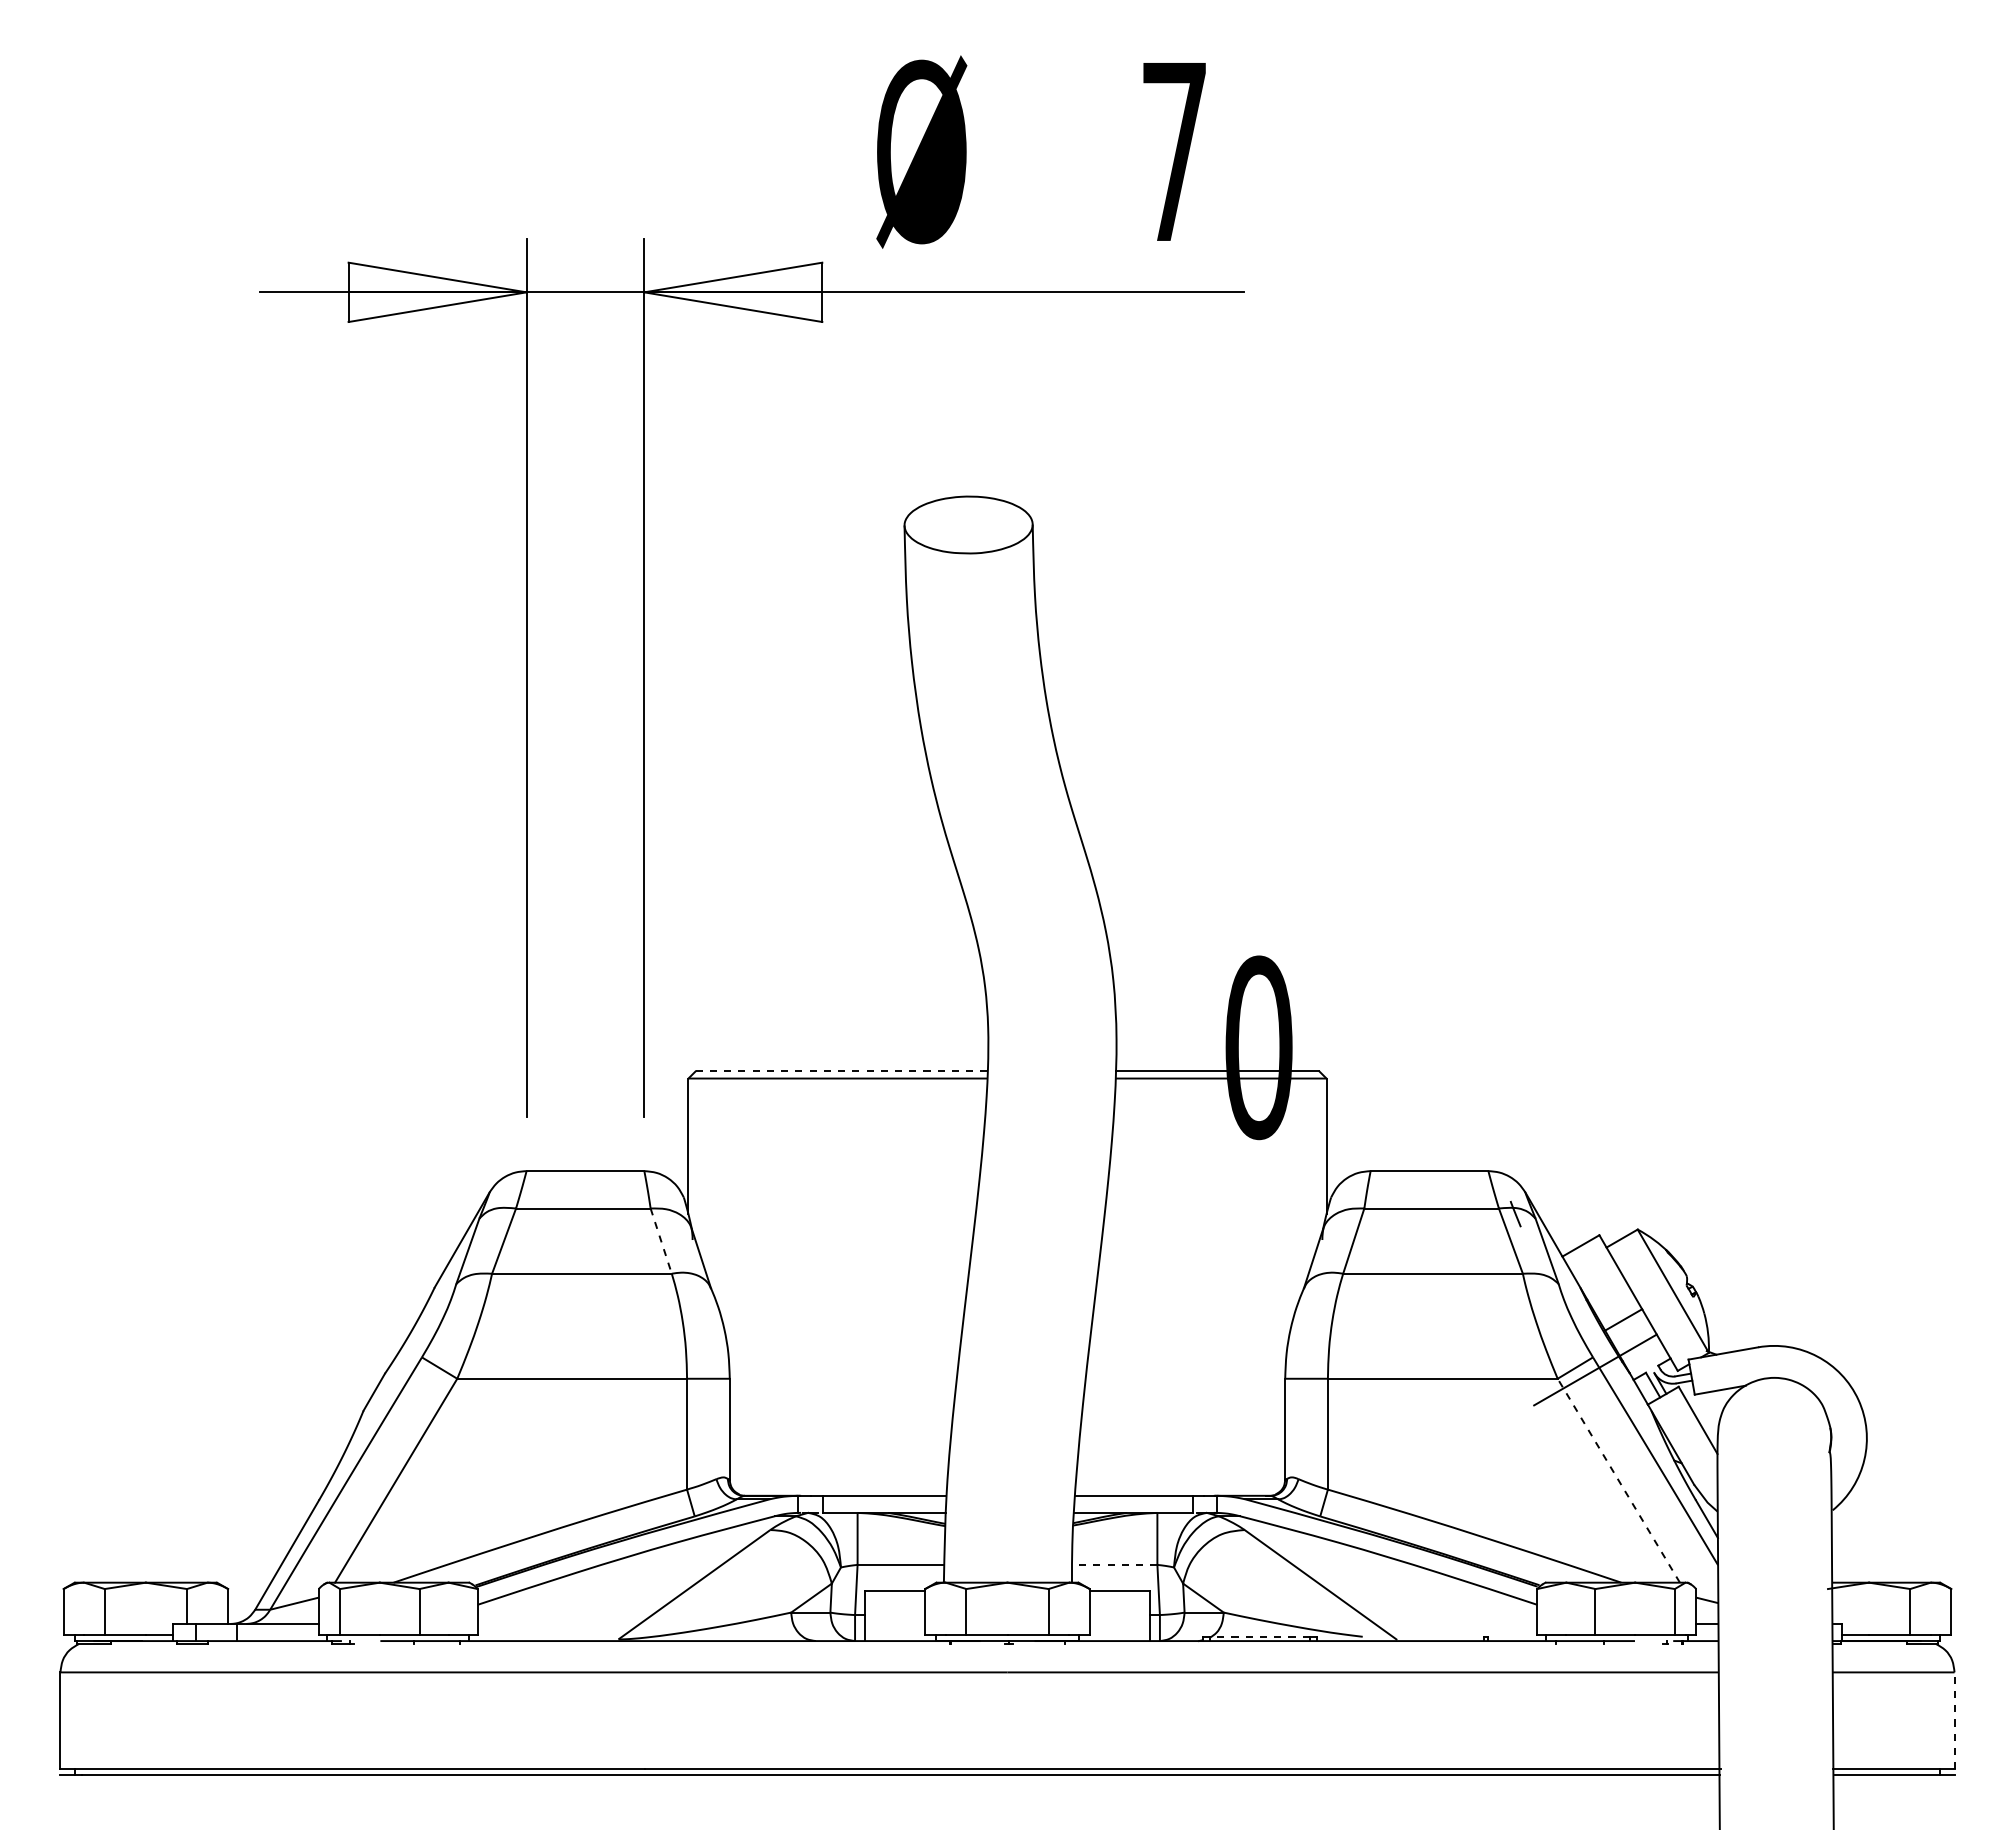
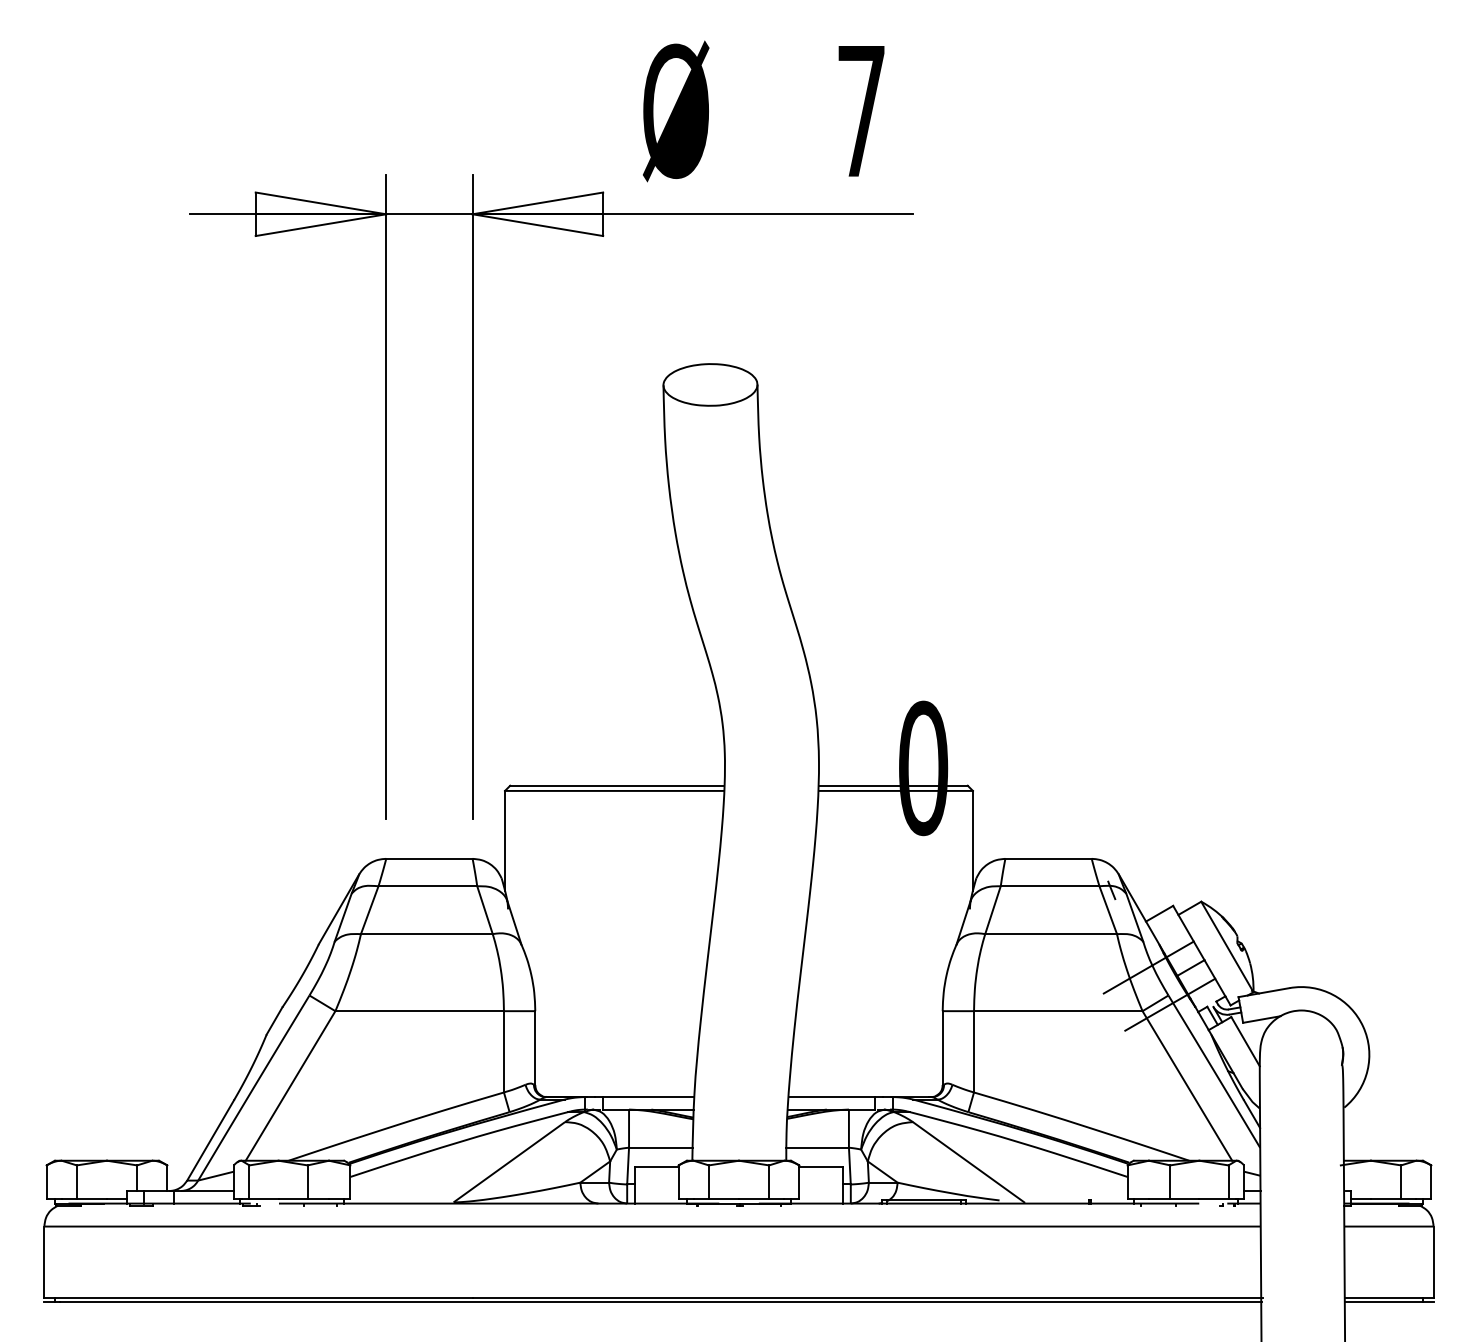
line: (842, 1071) -> (617, 785), dashed -> solid
line: (661, 1241) -> (485, 910), dashed -> solid
line: (1565, 1318) -> (1148, 966), added
line: (1618, 1480) -> (1187, 1085), dashed -> solid
line: (1114, 1564) -> (817, 1147), dashed -> solid
line: (1259, 1636) -> (923, 1200), dashed -> solid
line: (1954, 1720) -> (1433, 1261), dashed -> solid

